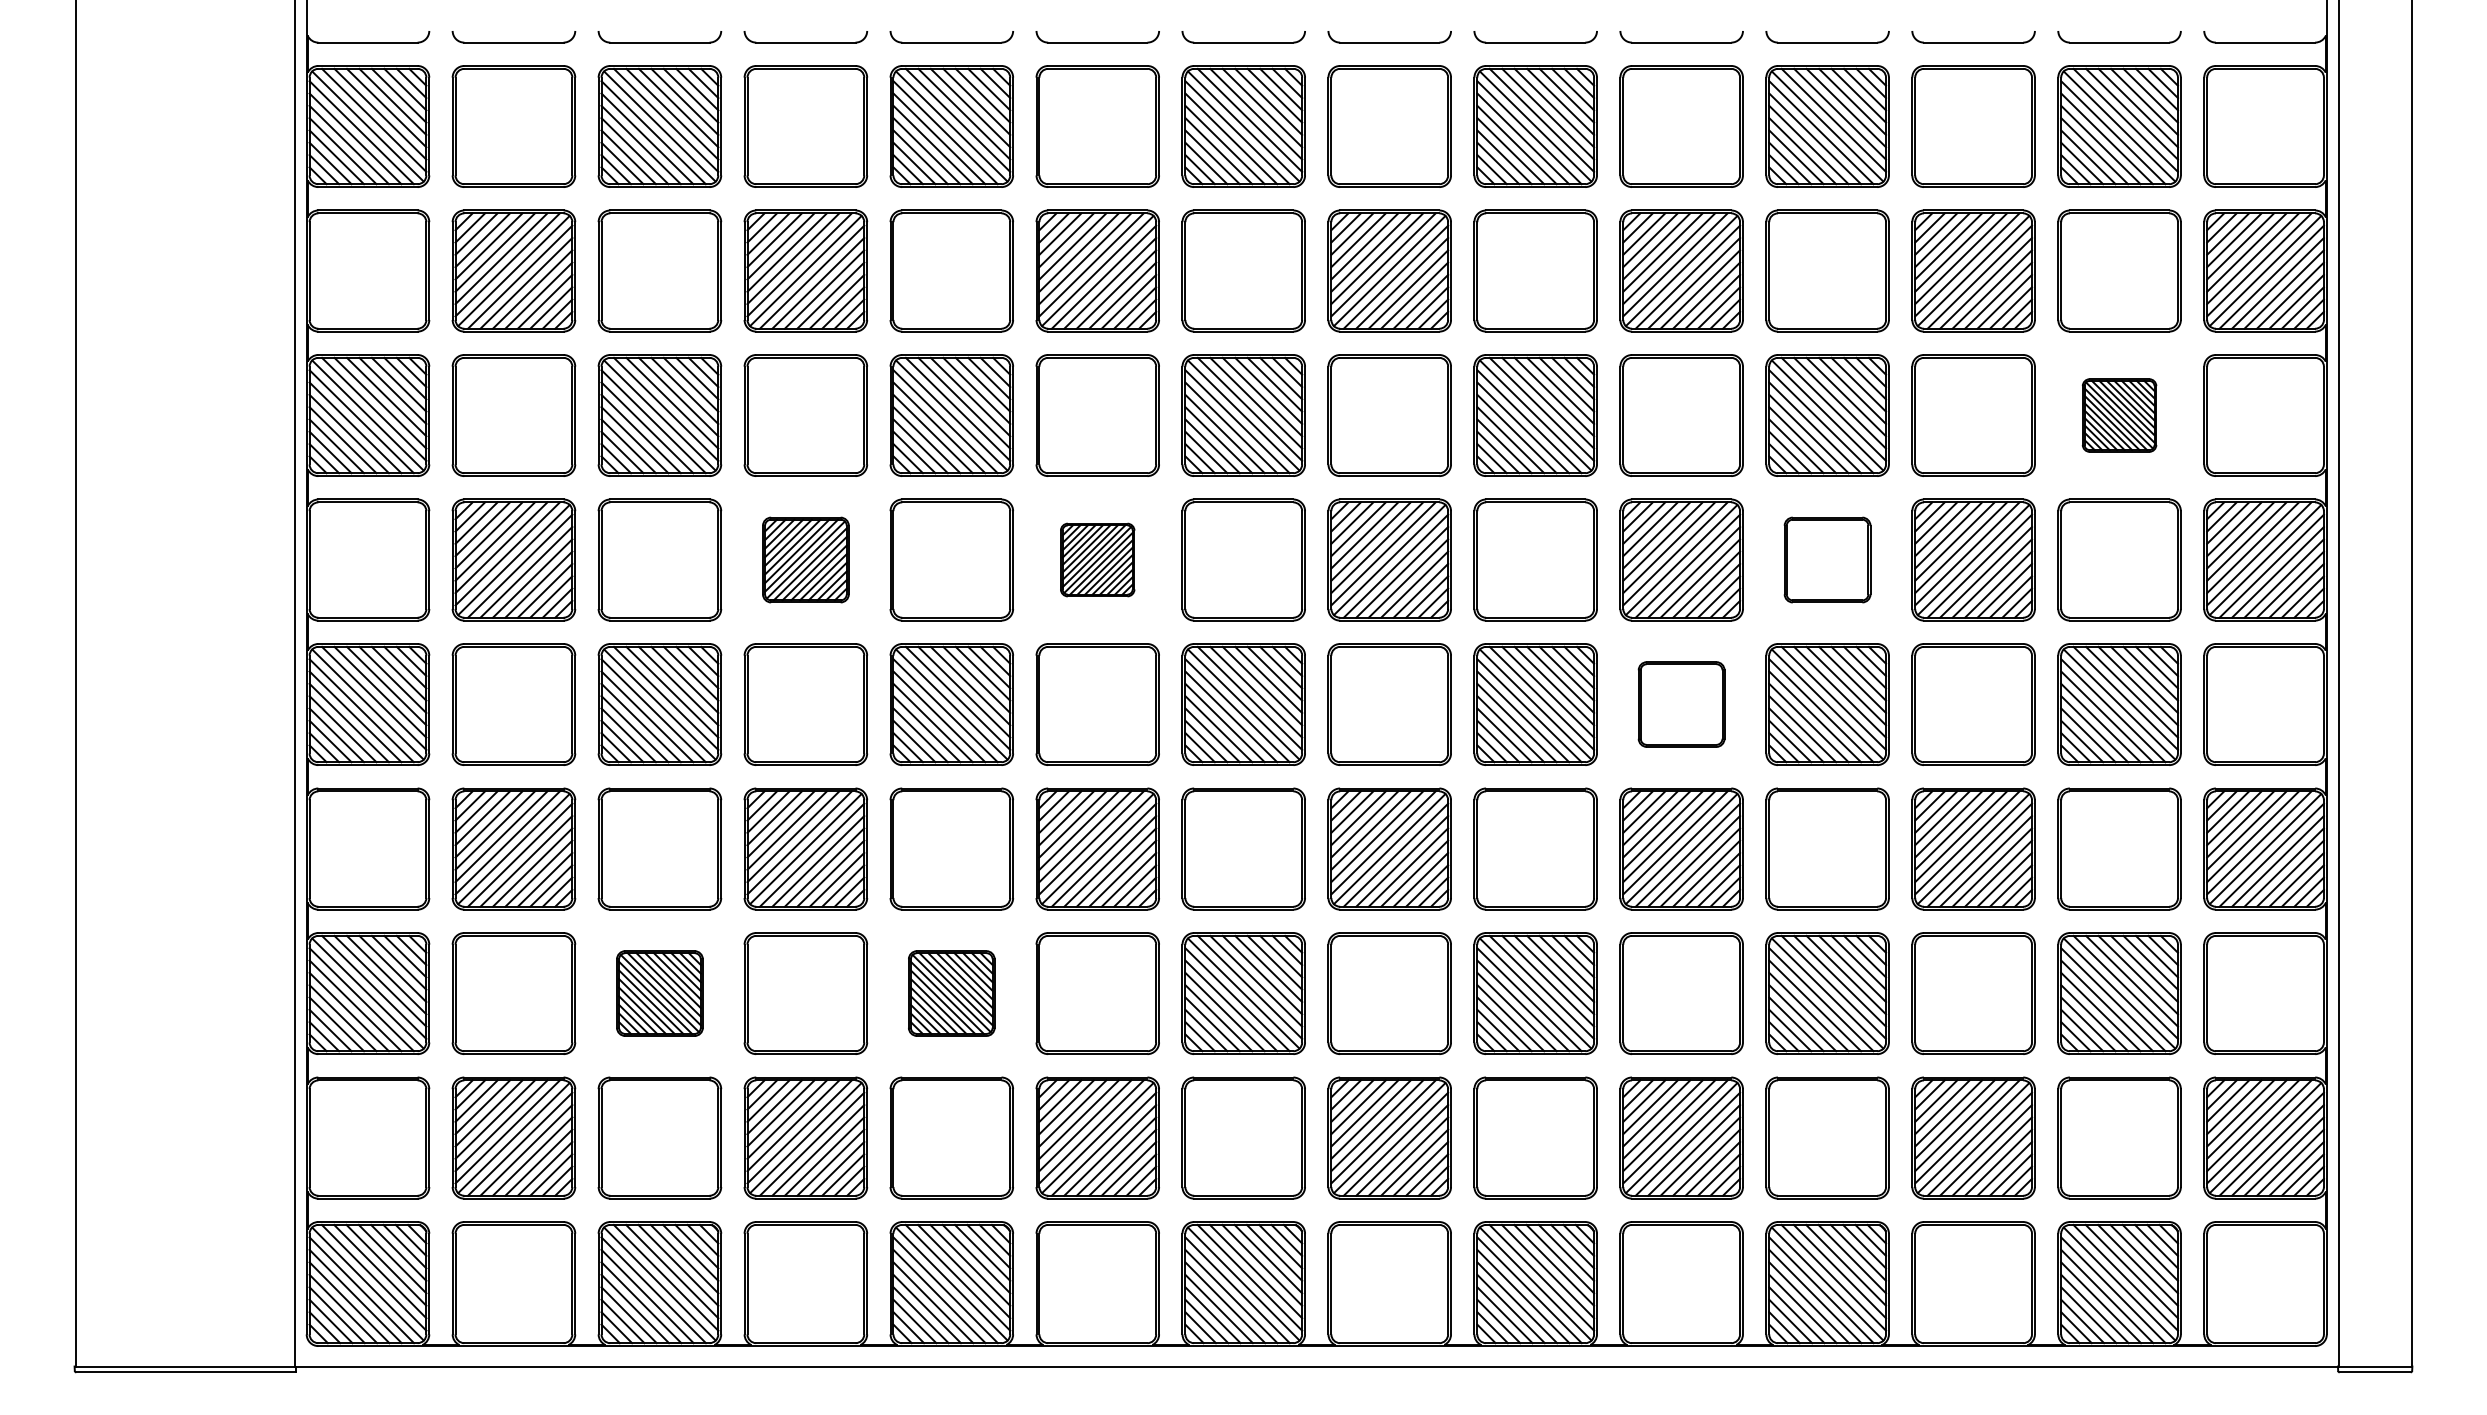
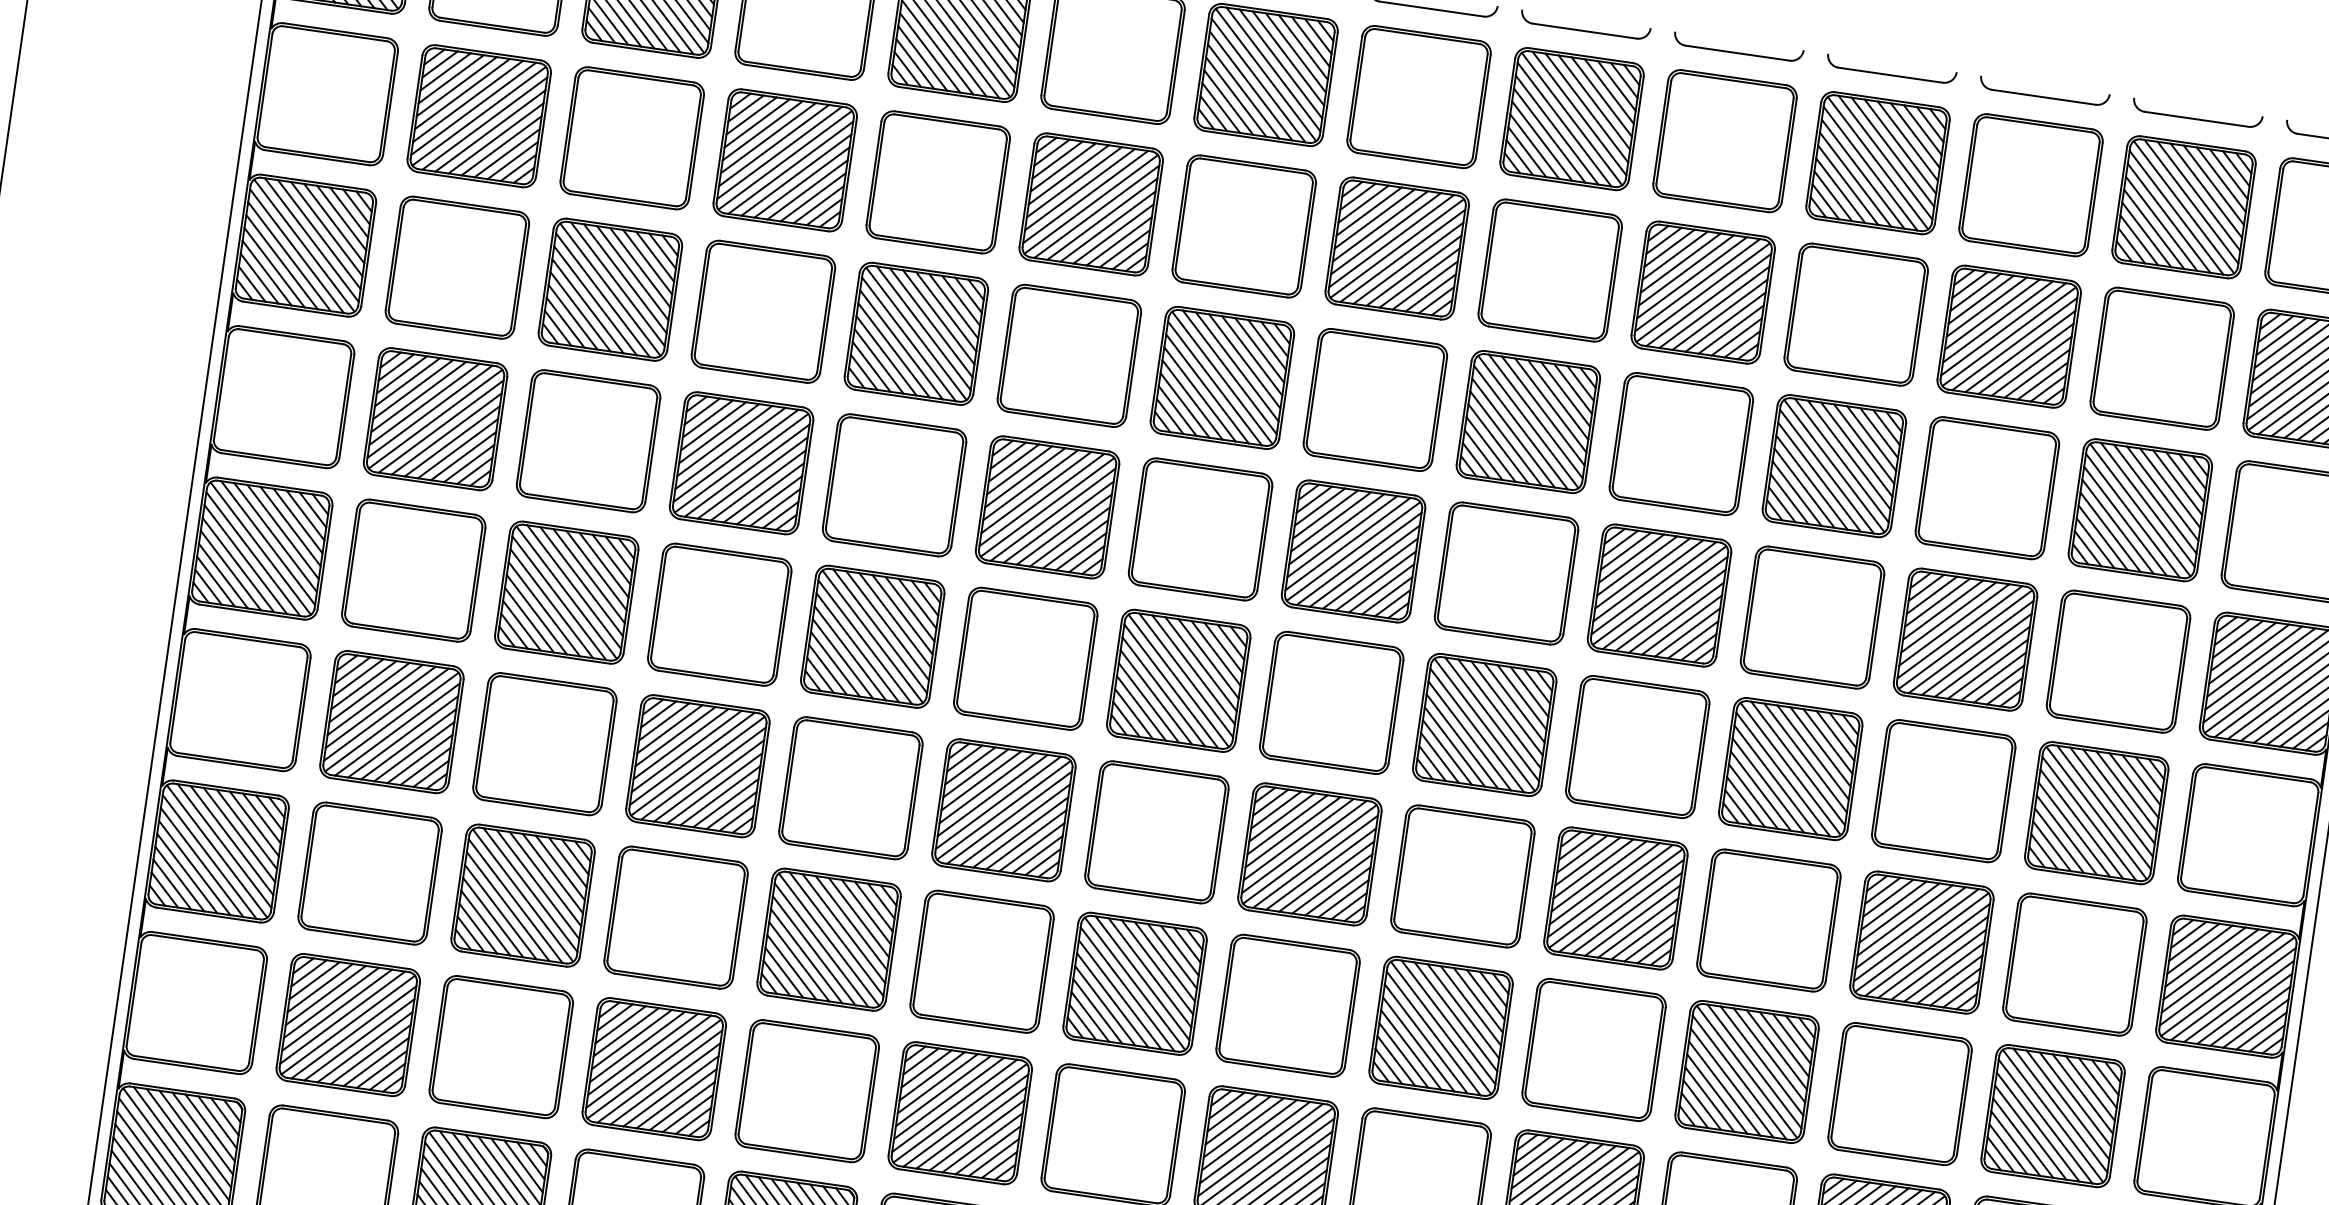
part: (2119, 415) -> (2140, 510), size x1.67
part: (805, 559) -> (741, 462), size x1.43
part: (1097, 559) -> (1047, 506), size x1.67
part: (1827, 559) -> (1812, 616), size x1.43
part: (1681, 704) -> (1637, 746), size x1.43
part: (659, 993) -> (522, 895), size x1.43
part: (951, 993) -> (828, 939), size x1.43

